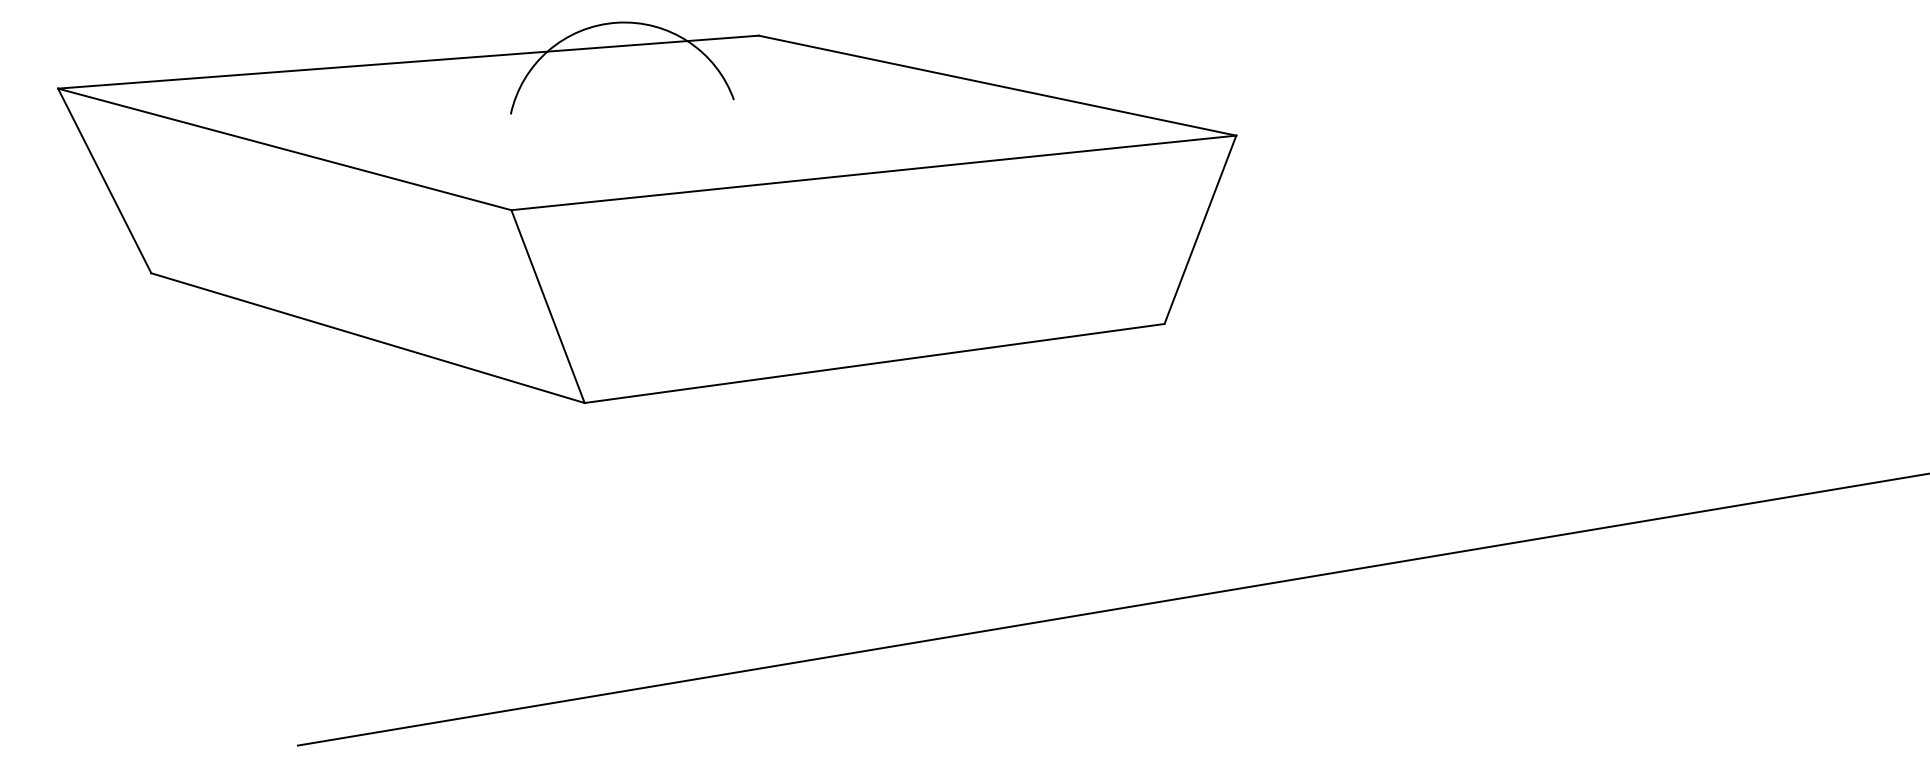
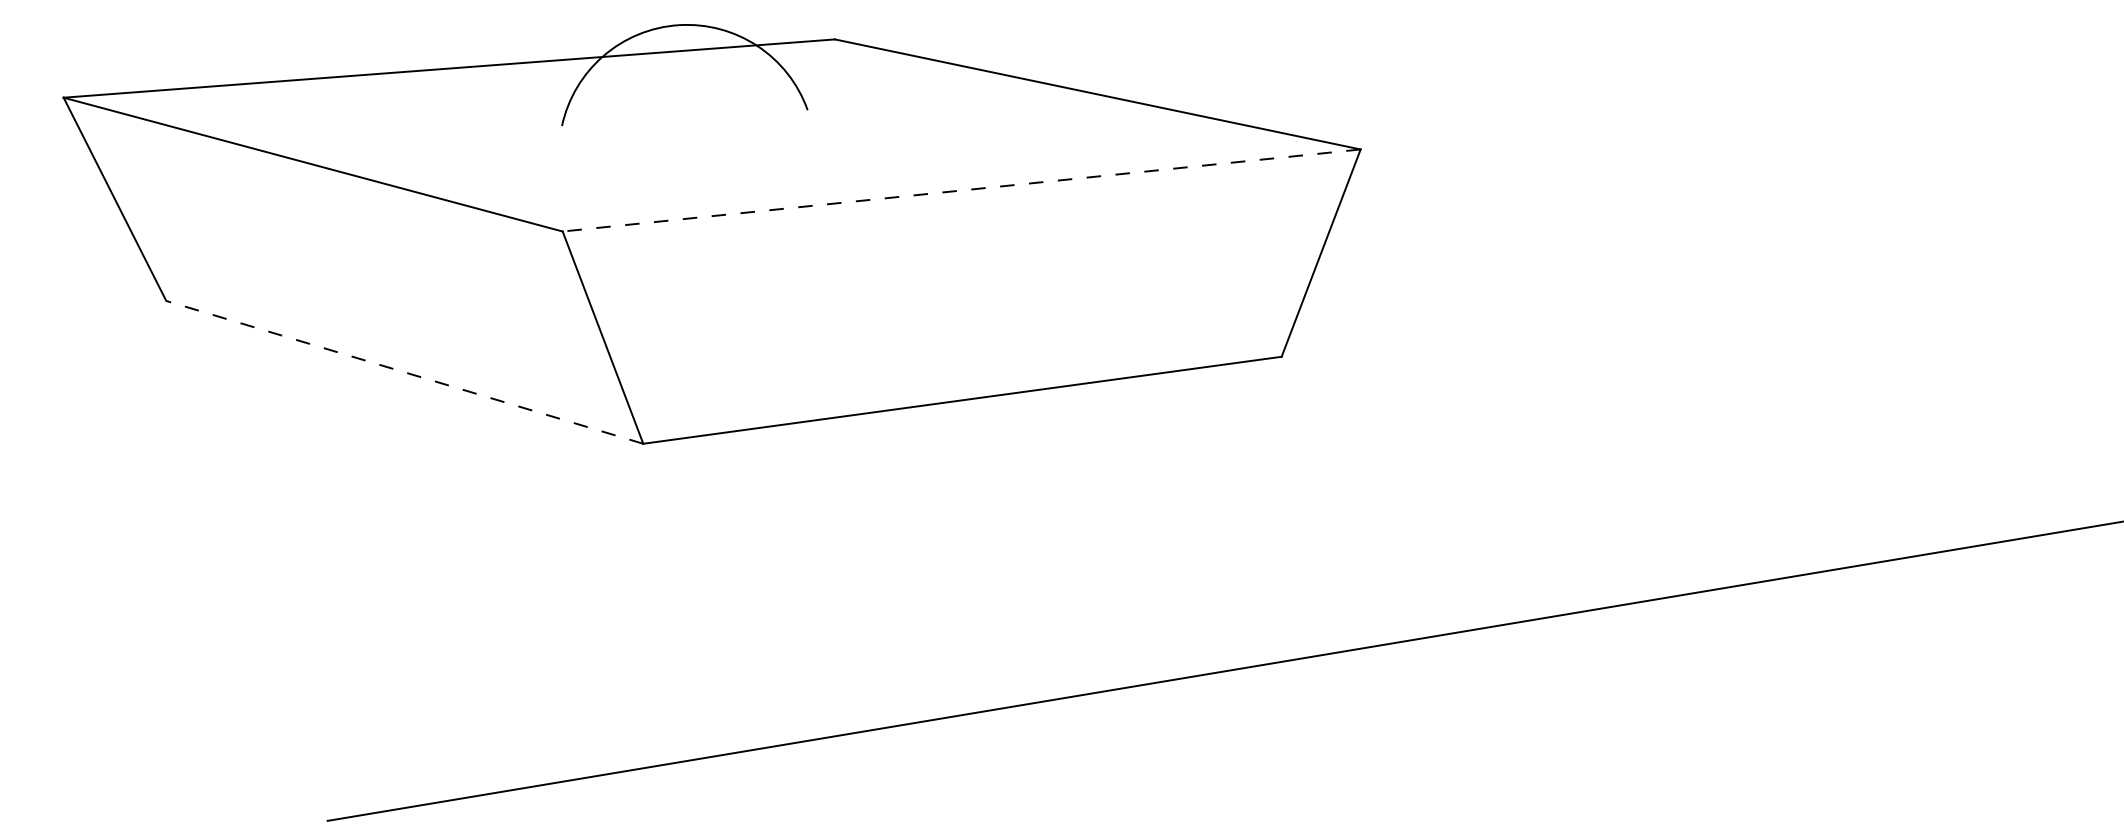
line: (873, 172) -> (961, 190), solid -> dashed
line: (367, 338) -> (404, 372), solid -> dashed

